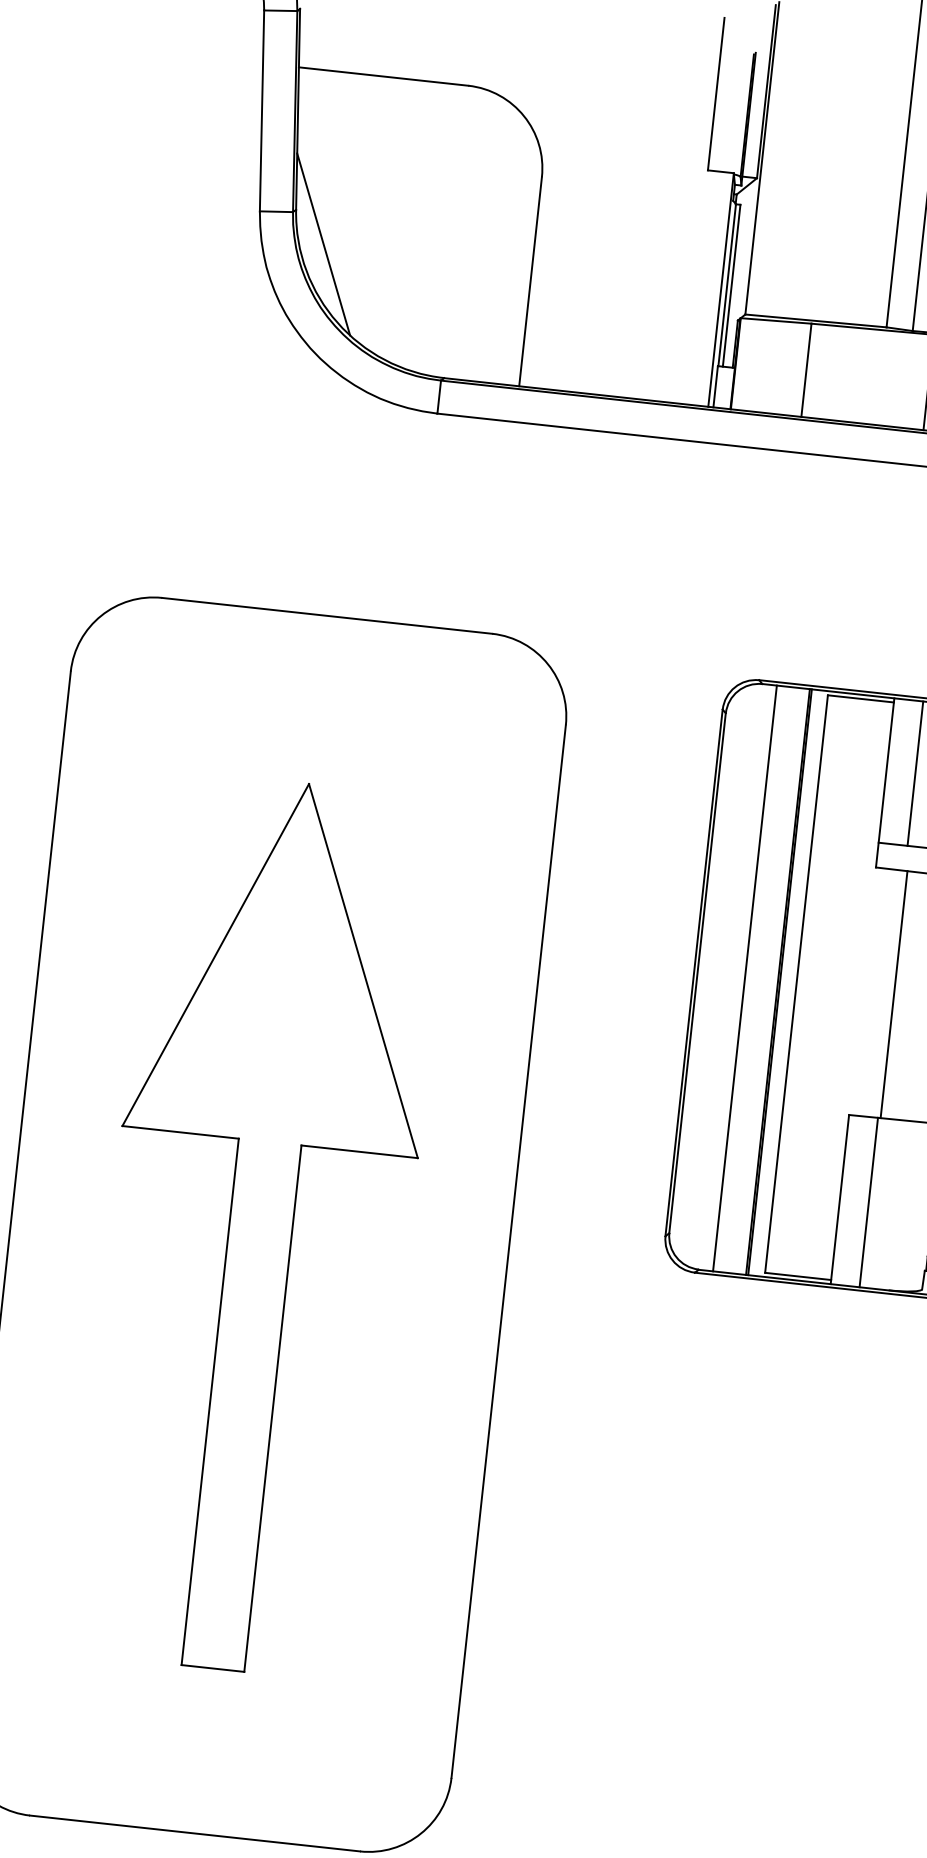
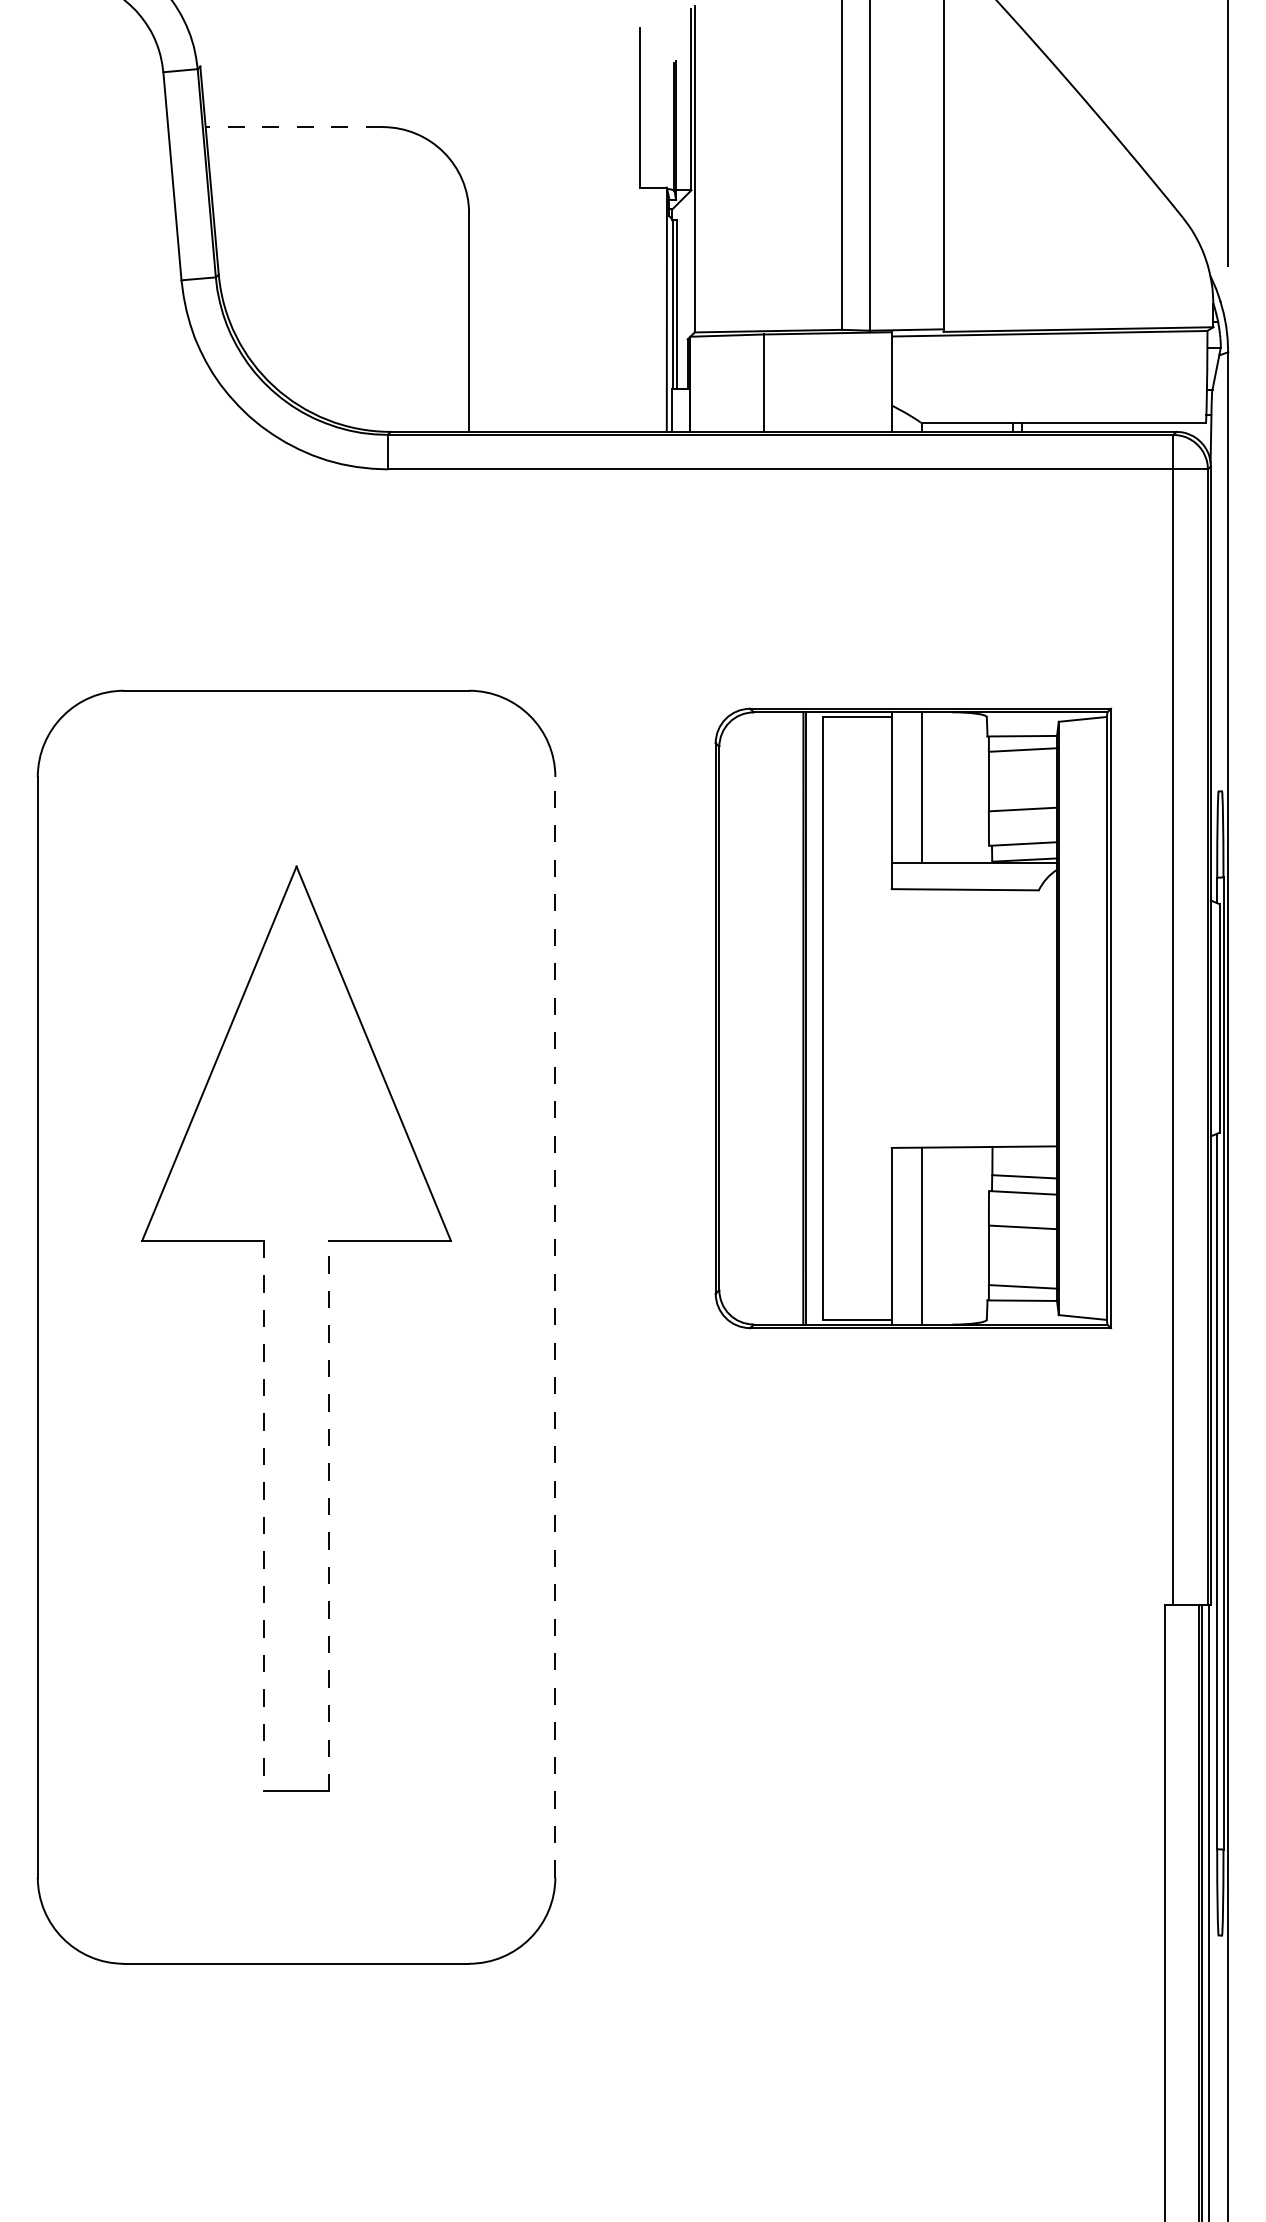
line: (383, 76) -> (294, 127), solid -> dashed
line: (323, 244) -> (250, 307), removed
line: (744, 978) -> (768, 1018), removed
line: (893, 994) -> (924, 1018), removed
line: (508, 1250) -> (555, 1326), solid -> dashed
line: (209, 1402) -> (263, 1516), solid -> dashed
line: (273, 1408) -> (329, 1515), solid -> dashed

